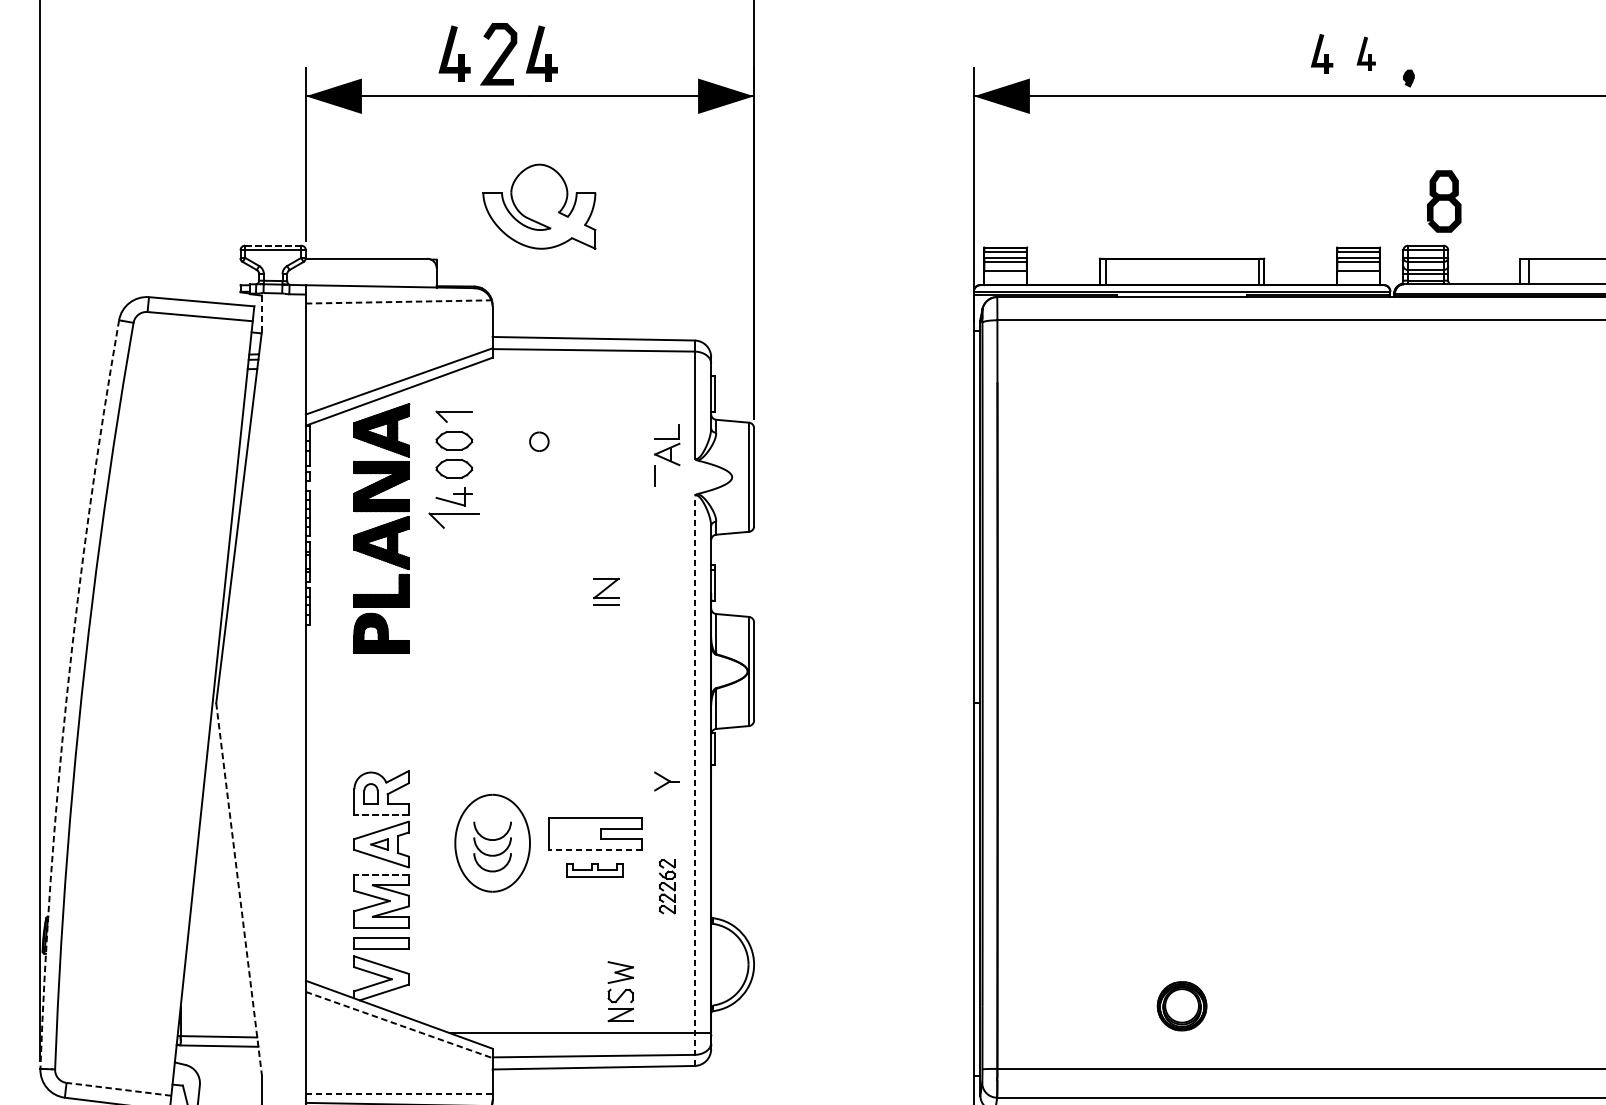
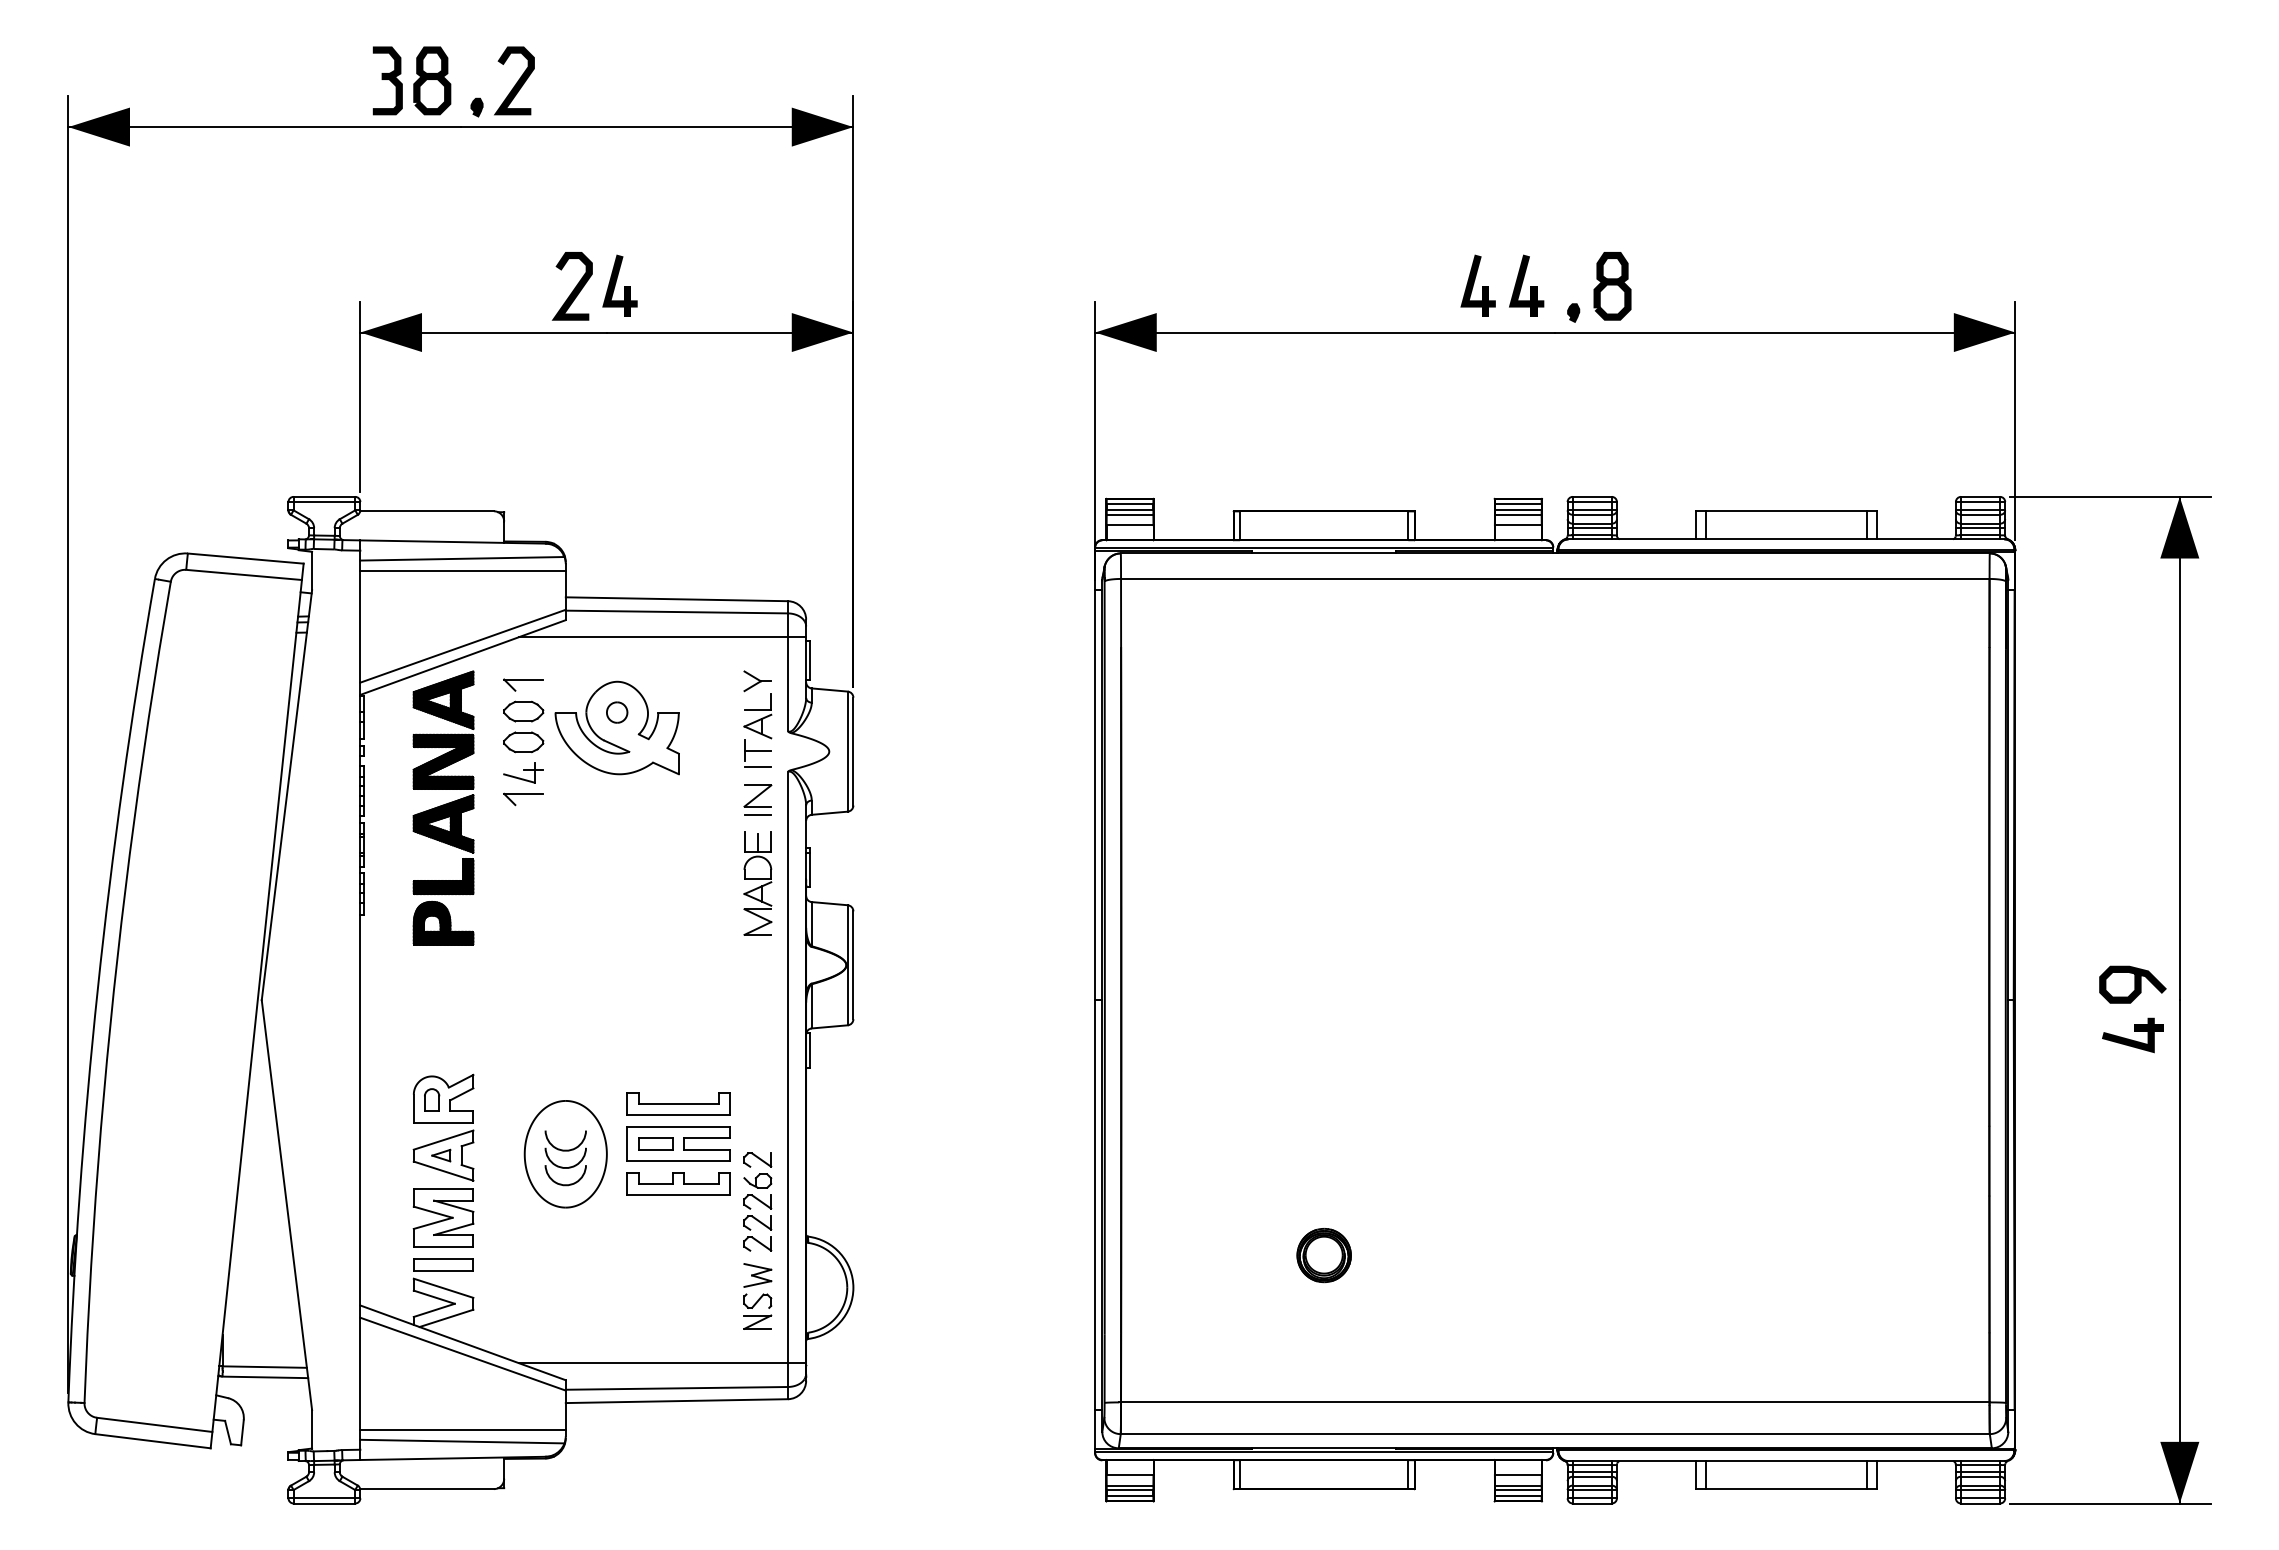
part: (454, 53) -> (523, 285), removed
part: (1321, 53) -> (1477, 285), size x1.43
part: (1366, 53) -> (1526, 285), size x1.67
part: (1444, 201) -> (1612, 286), moved
part: (538, 206) -> (616, 727), moved
line: (273, 245) -> (324, 496), dashed -> solid
line: (398, 301) -> (462, 558), dashed -> solid
line: (398, 312) -> (462, 570), added
line: (262, 313) -> (312, 571), dashed -> solid
line: (580, 373) -> (662, 637), added
line: (666, 476) -> (757, 750), added
line: (666, 491) -> (757, 767), added
part: (454, 520) -> (523, 799), size x0.71
part: (606, 591) -> (757, 799), moved
part: (666, 597) -> (757, 883), added
arc: (66, 693) -> (97, 989), dashed -> solid
line: (695, 780) -> (788, 1085), dashed -> solid
part: (666, 781) -> (757, 681), moved
part: (595, 797) -> (678, 1103), added
line: (381, 814) -> (443, 1122), dashed -> solid
part: (574, 833) -> (655, 1143), added
line: (595, 849) -> (678, 1161), dashed -> solid
part: (595, 869) -> (678, 1183), size x1.67
line: (381, 874) -> (443, 1188), dashed -> solid
part: (666, 886) -> (757, 1201), size x1.67
line: (239, 889) -> (287, 1205), dashed -> solid
part: (620, 991) -> (757, 1296), moved
part: (1181, 1006) -> (1323, 1255), moved
line: (399, 1025) -> (463, 1354), dashed -> solid
line: (118, 1088) -> (154, 1424), dashed -> solid
line: (399, 1093) -> (463, 1429), dashed -> solid

